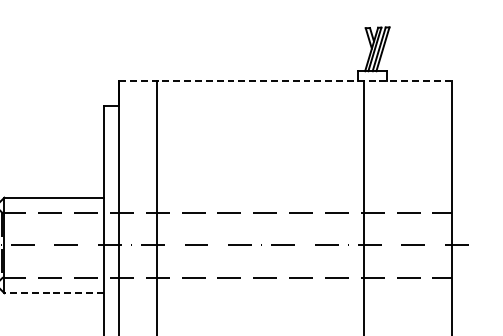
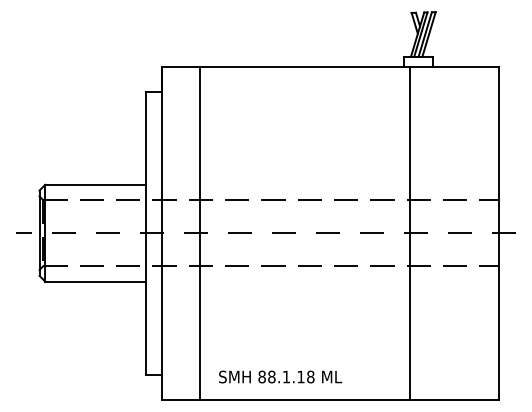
line: (285, 81) -> (330, 66), dashed -> solid
line: (53, 293) -> (95, 281), dashed -> solid

